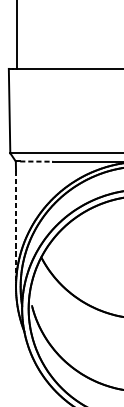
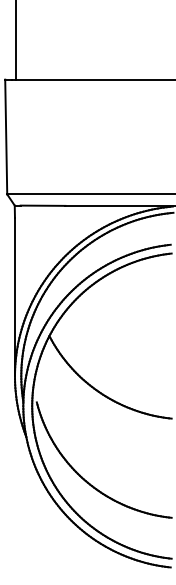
line: (36, 161) -> (43, 205), dashed -> solid
line: (15, 229) -> (14, 297), dashed -> solid

